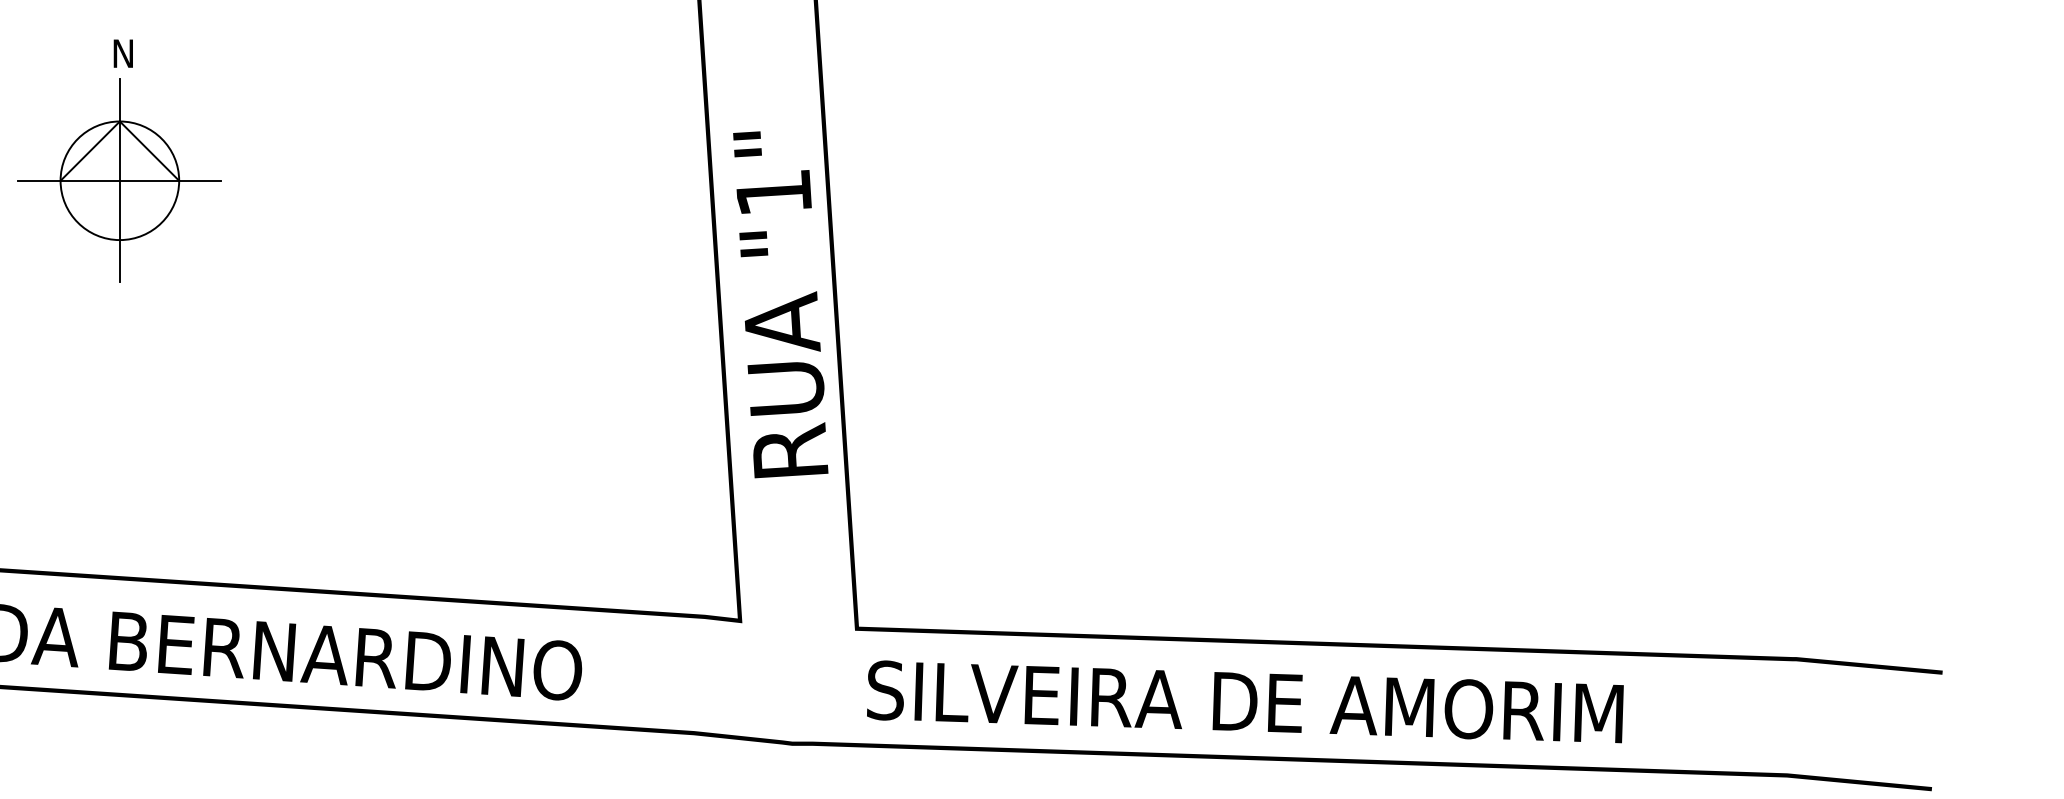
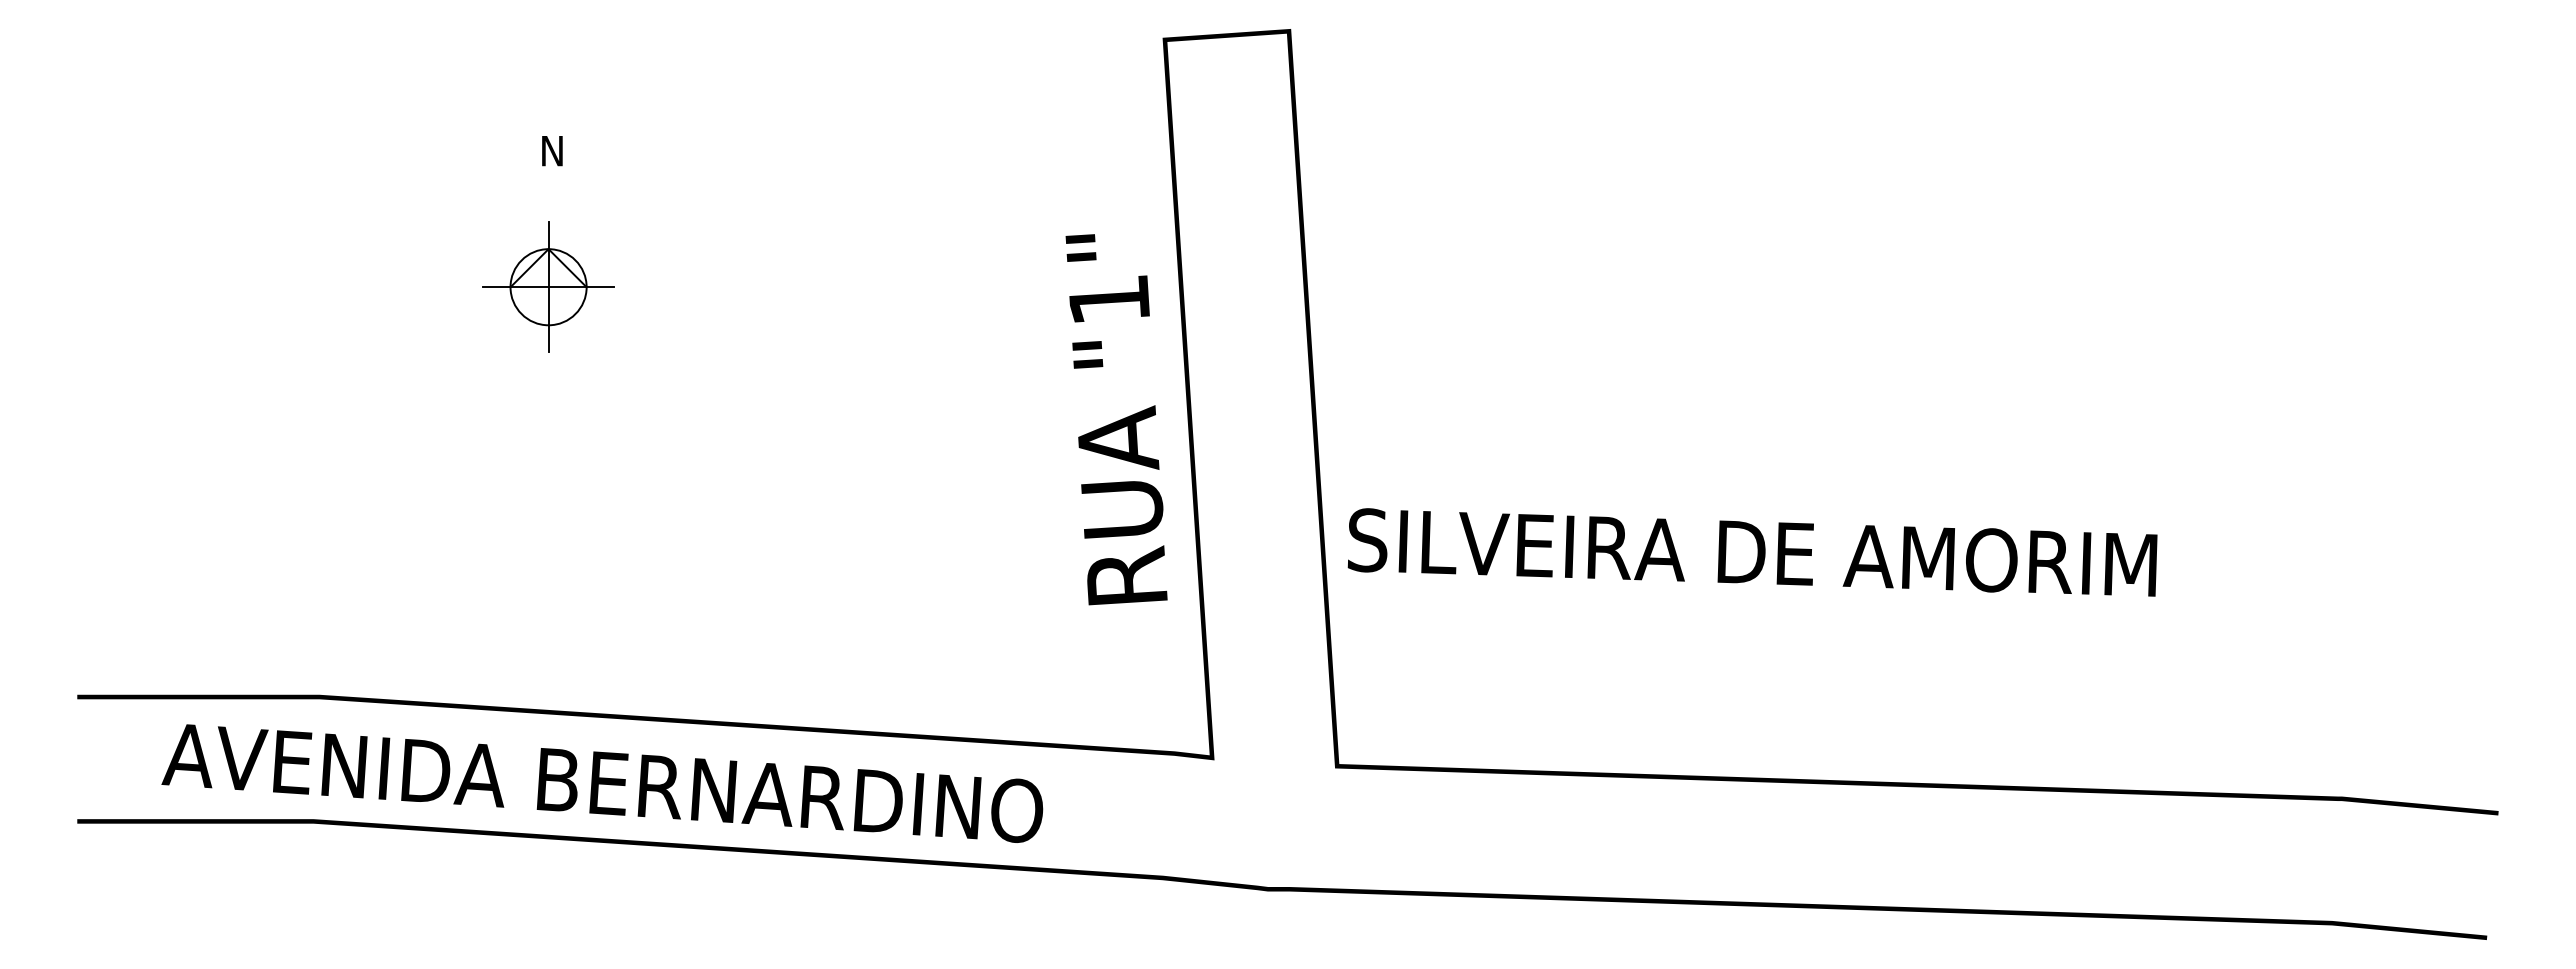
part: (119, 181) -> (548, 287), size x0.6
text: (780, 304) -> (1116, 419), moved
text: (1245, 701) -> (1752, 552), moved

